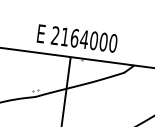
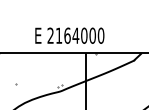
text: (77, 38) -> (69, 35), moved

